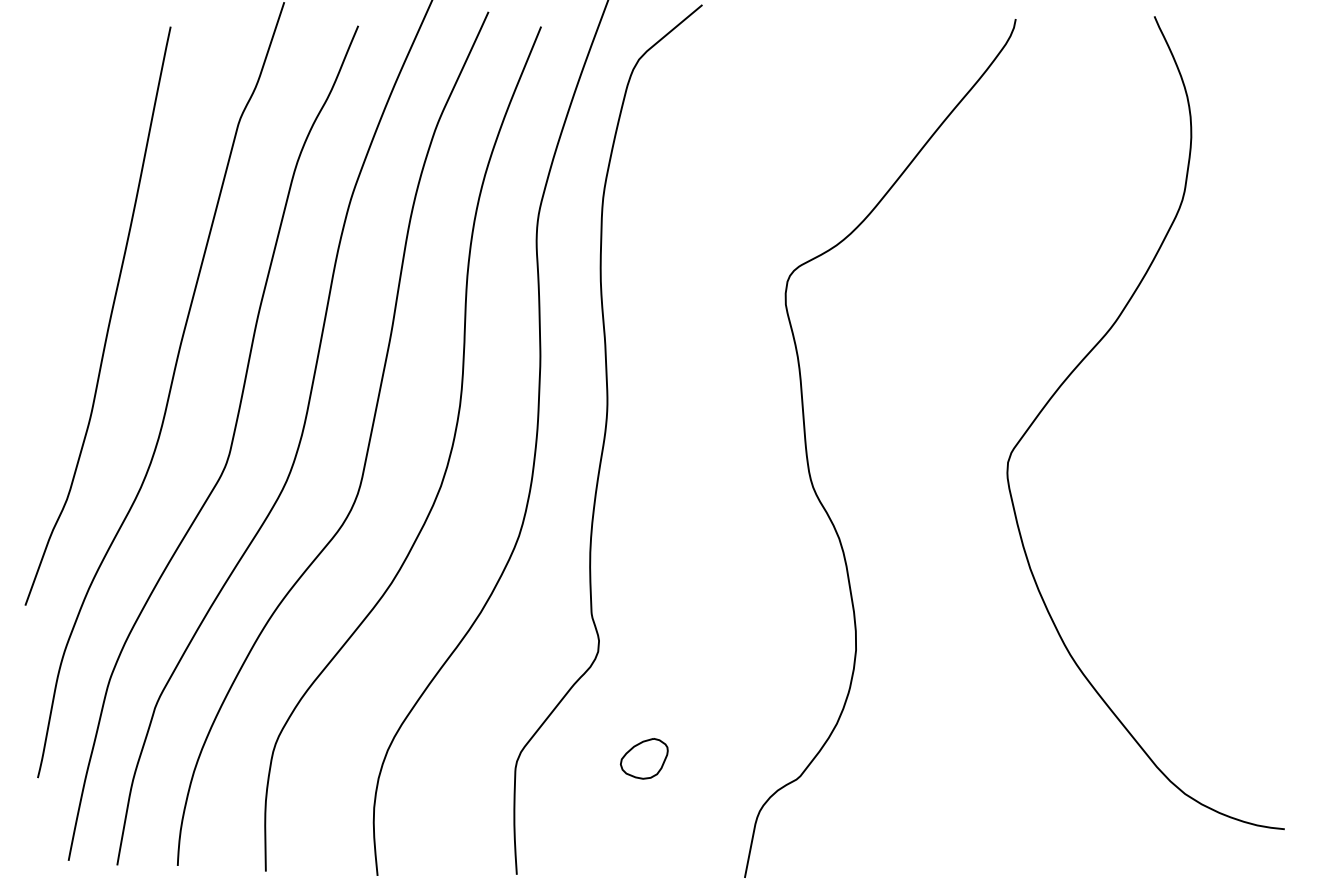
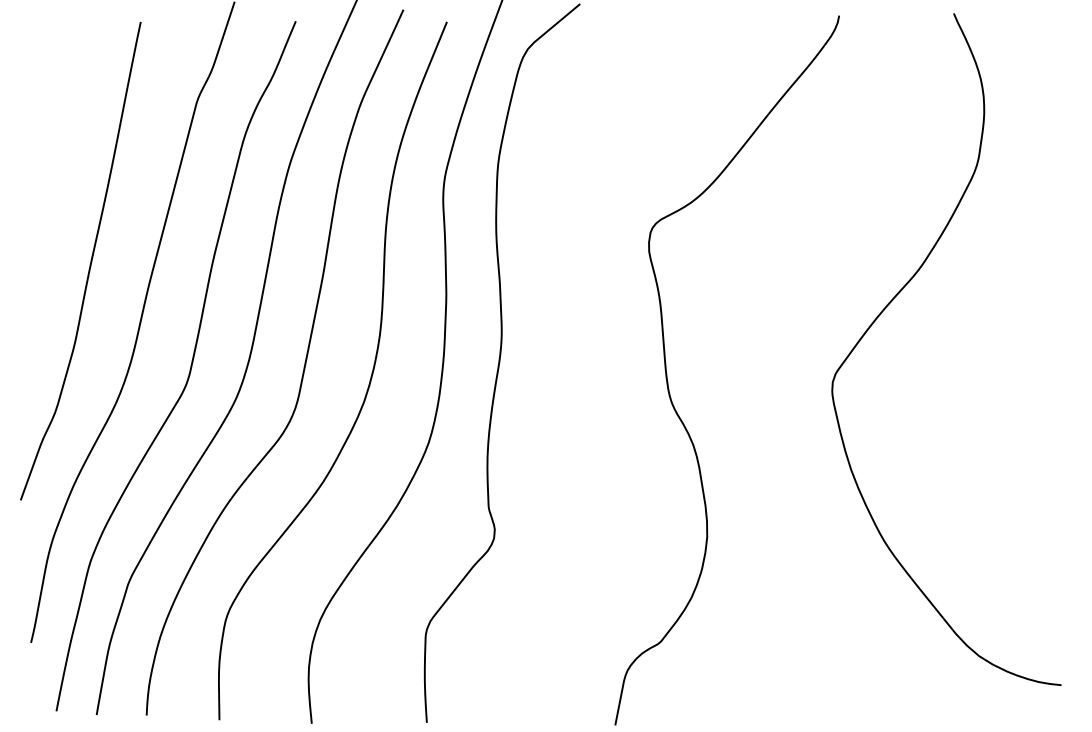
part: (644, 758) -> (532, 626), removed

